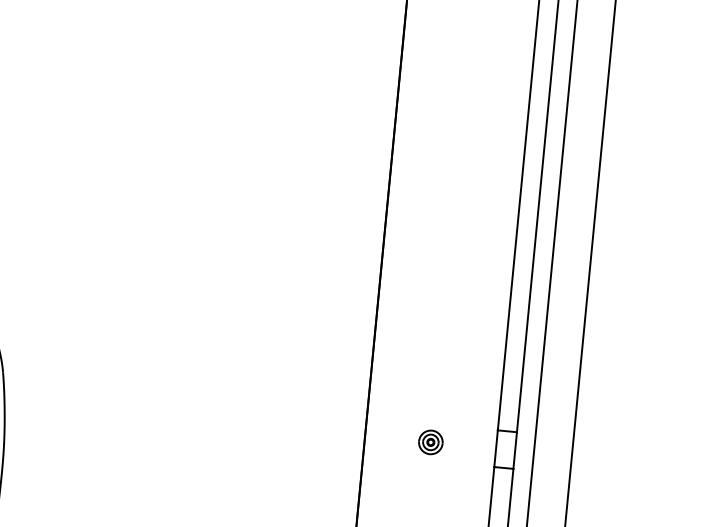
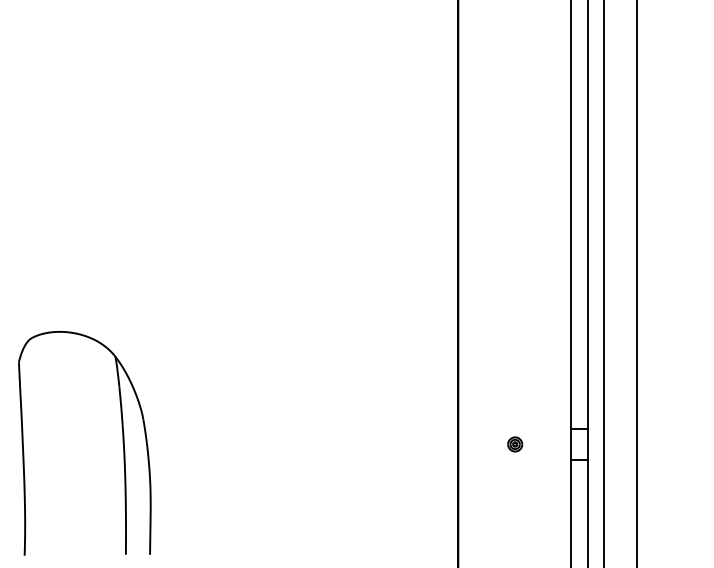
part: (431, 442) -> (515, 444), size x0.7

